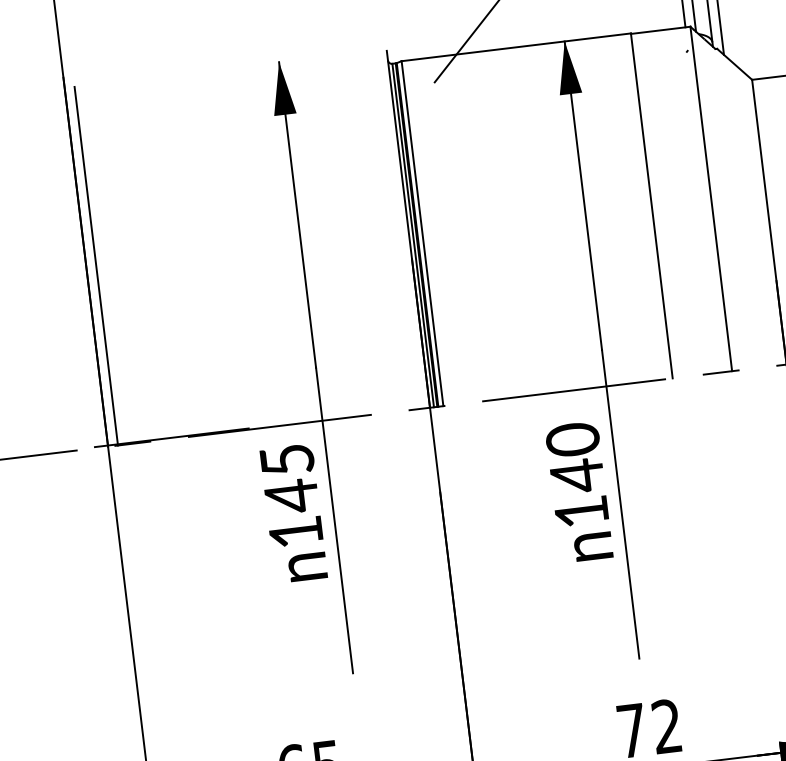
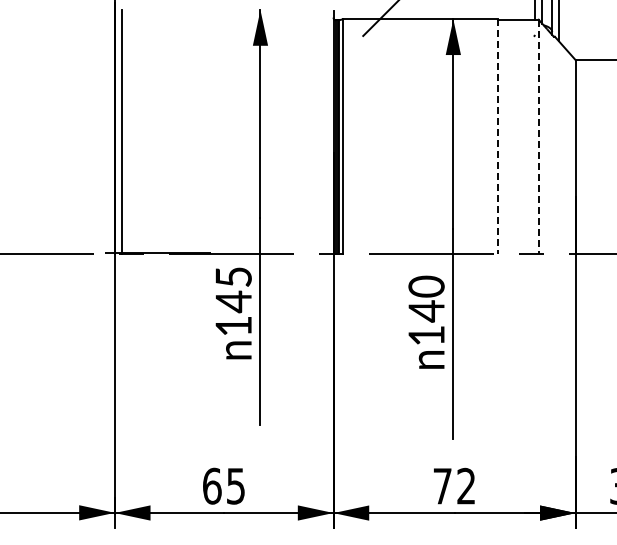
line: (710, 198) -> (538, 136), solid -> dashed
line: (652, 207) -> (498, 137), solid -> dashed

